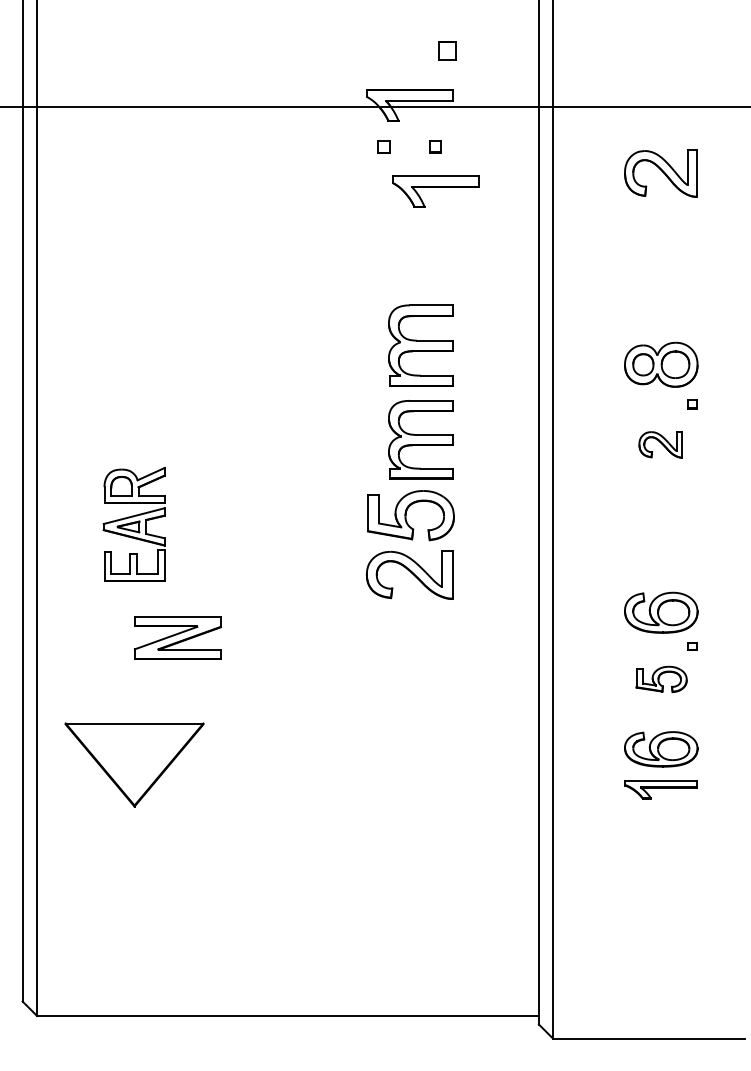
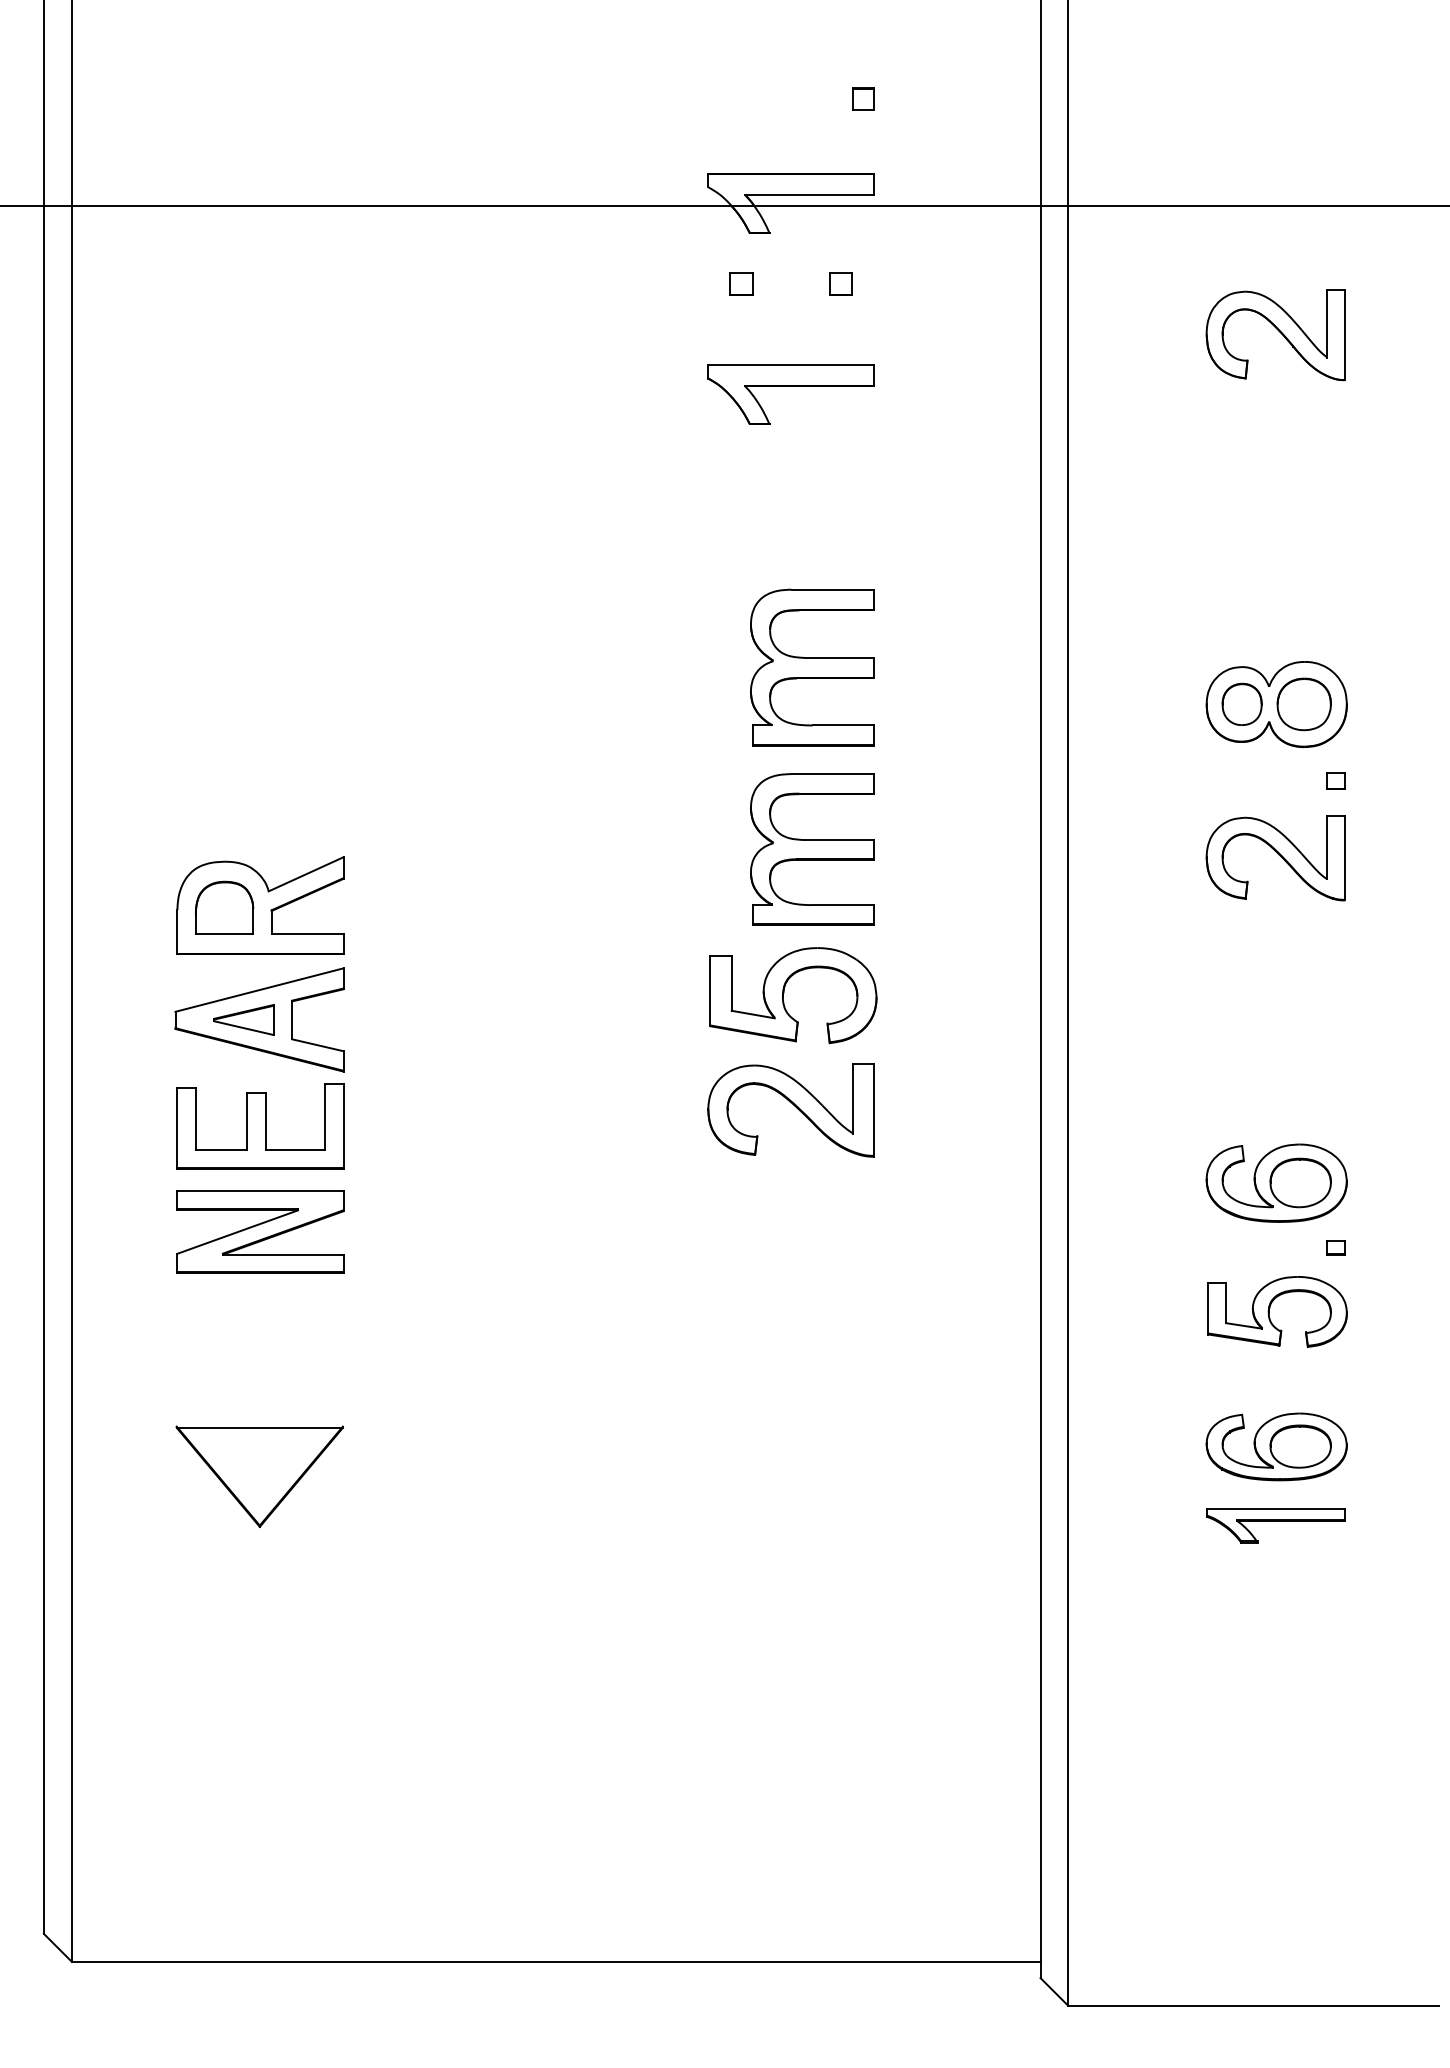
part: (447, 51) -> (864, 99), size x0.62
part: (435, 191) -> (790, 394), moved
part: (660, 444) -> (1275, 858), size x1.67
part: (133, 523) -> (257, 1010), size x1.43
part: (177, 637) -> (259, 1230), moved
part: (661, 679) -> (1277, 1312), size x1.43
part: (134, 764) -> (259, 1476), size x0.62

